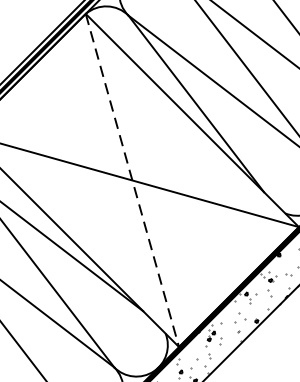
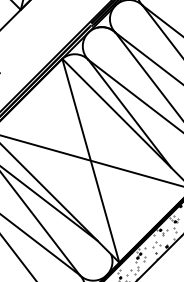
line: (131, 180) -> (90, 160), dashed -> solid

